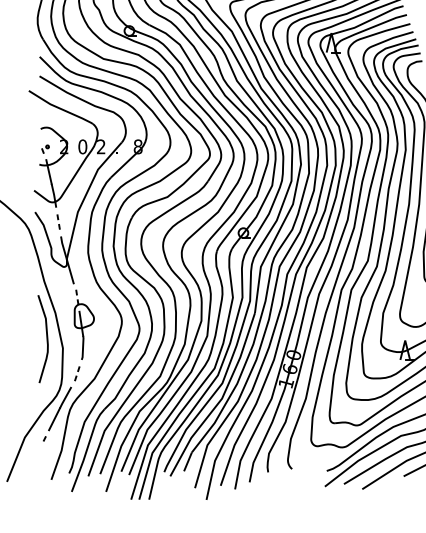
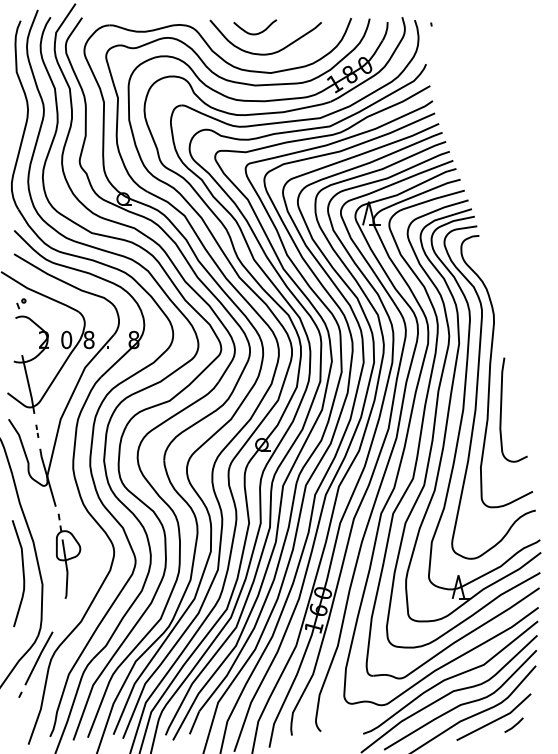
text: (100, 147) -> (88, 340), 2 -> 8
part: (45, 148) -> (21, 303), moved
part: (58, 222) -> (37, 431), size x0.7
part: (76, 373) -> (59, 615), removed

